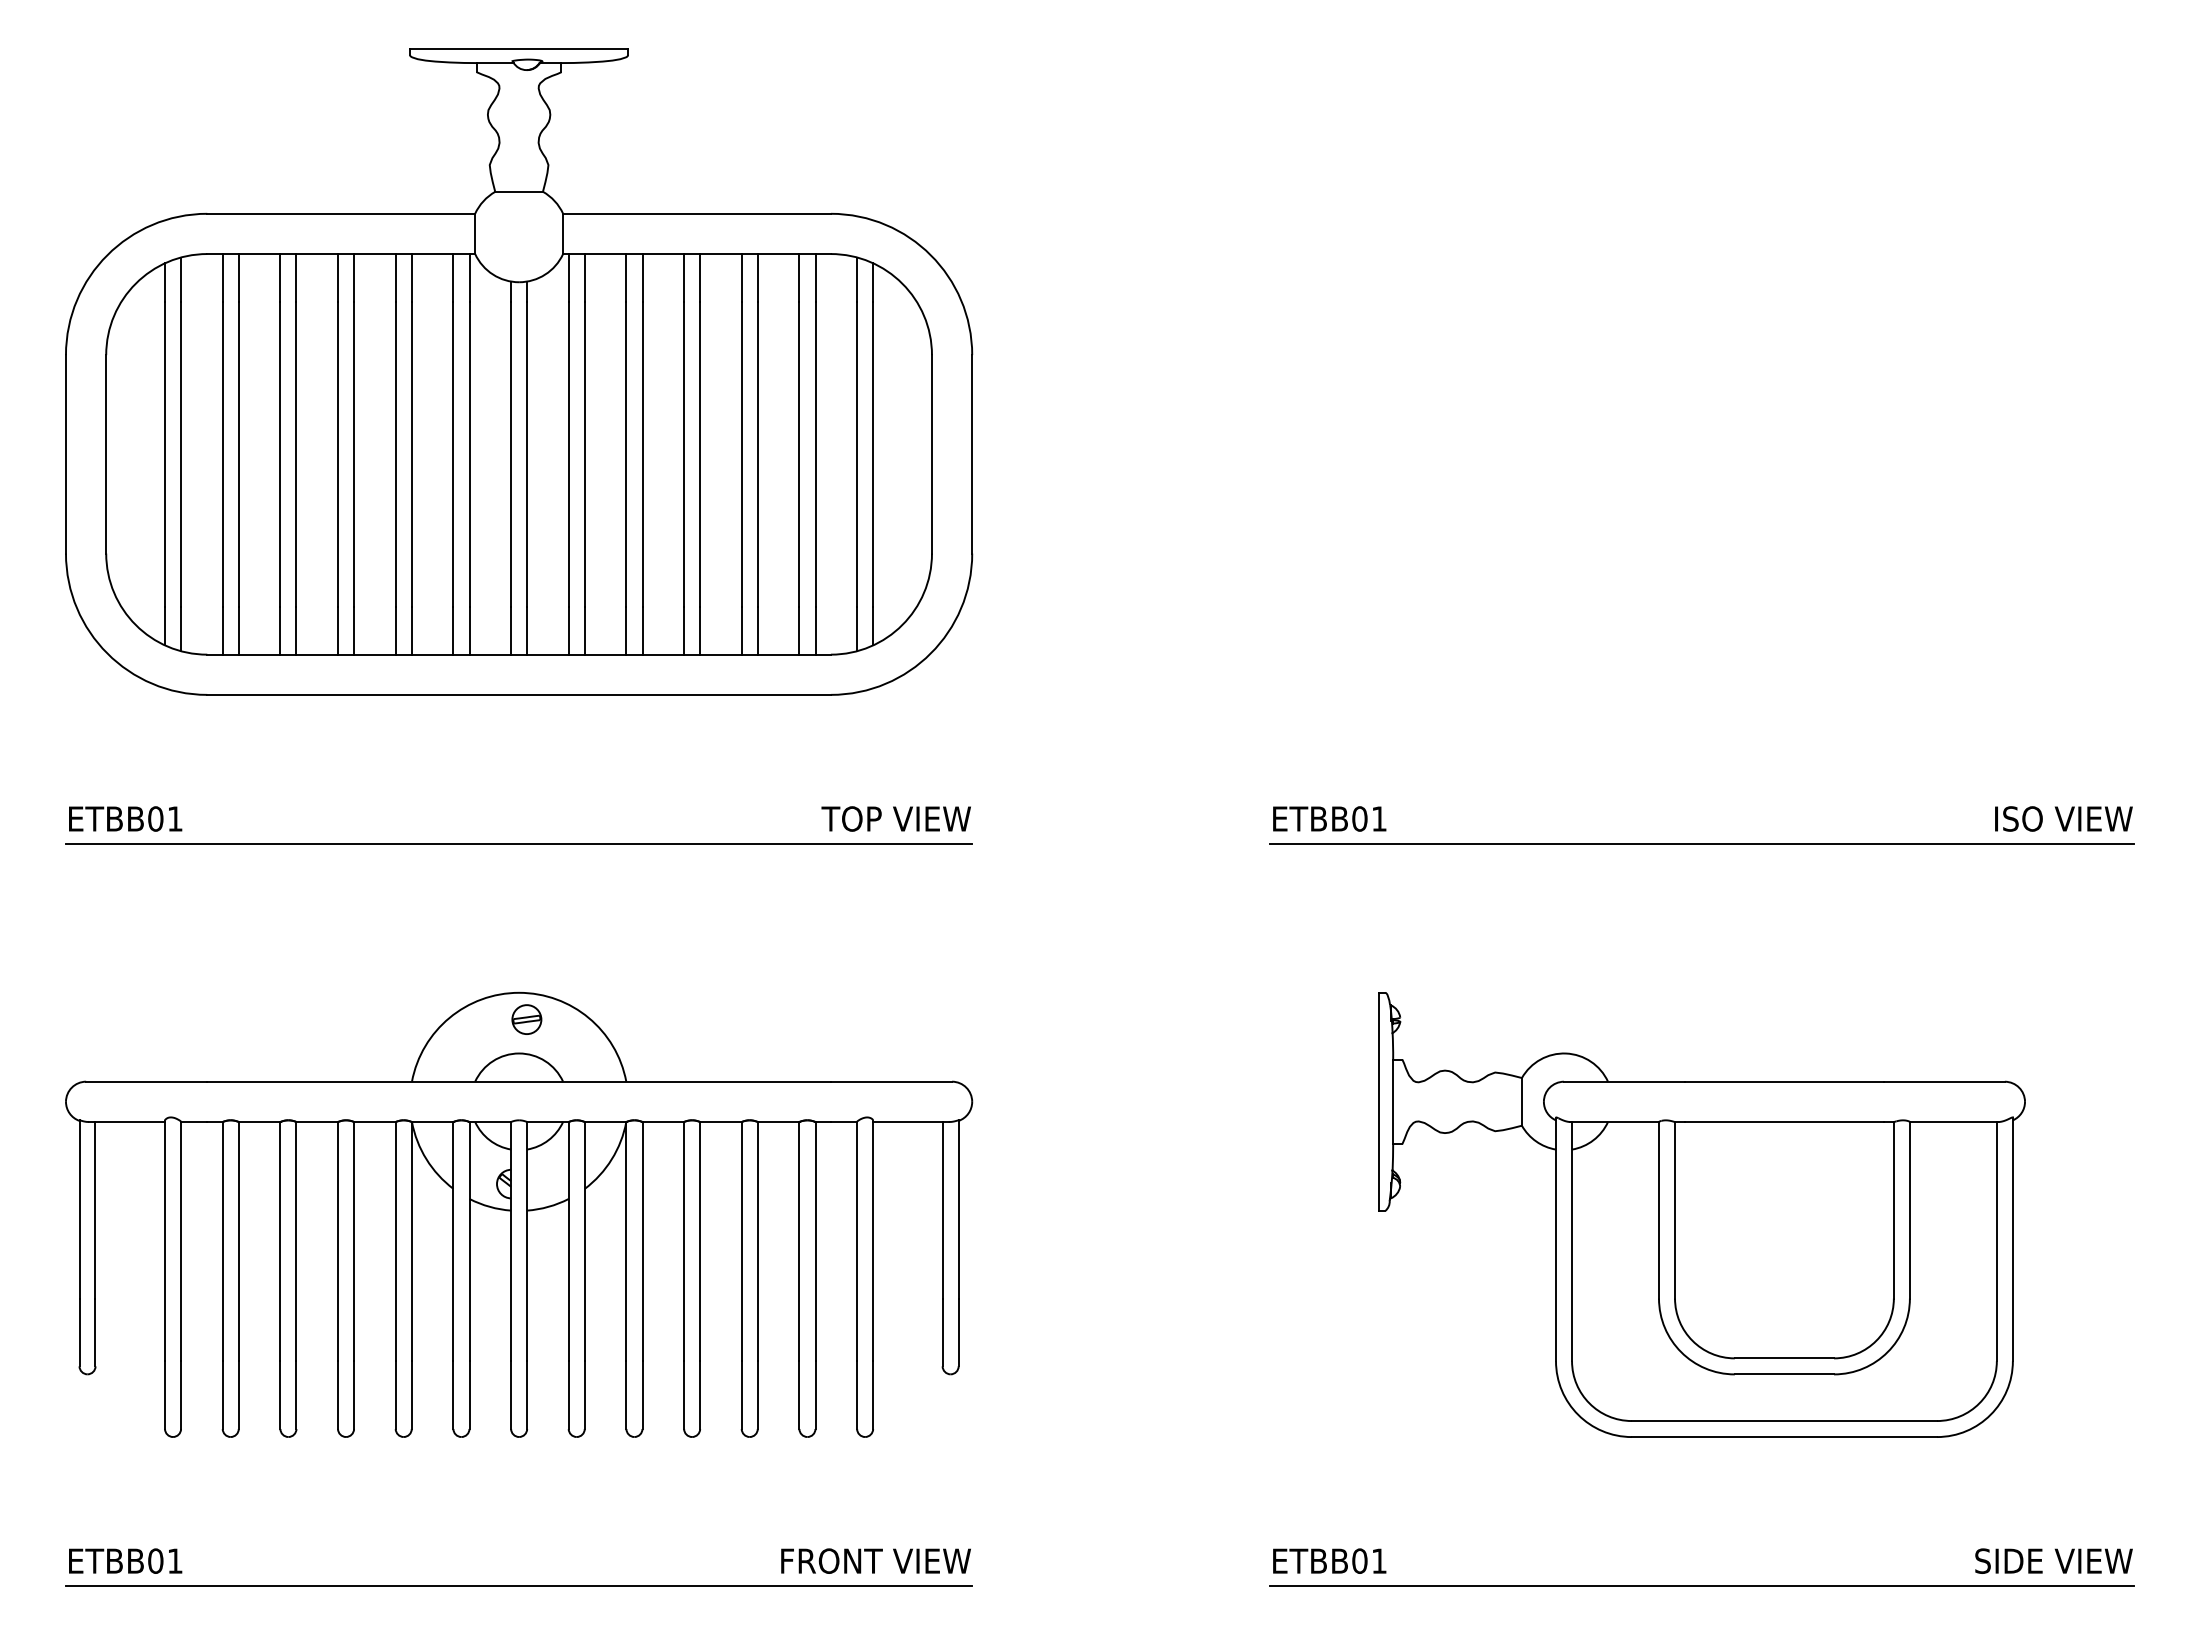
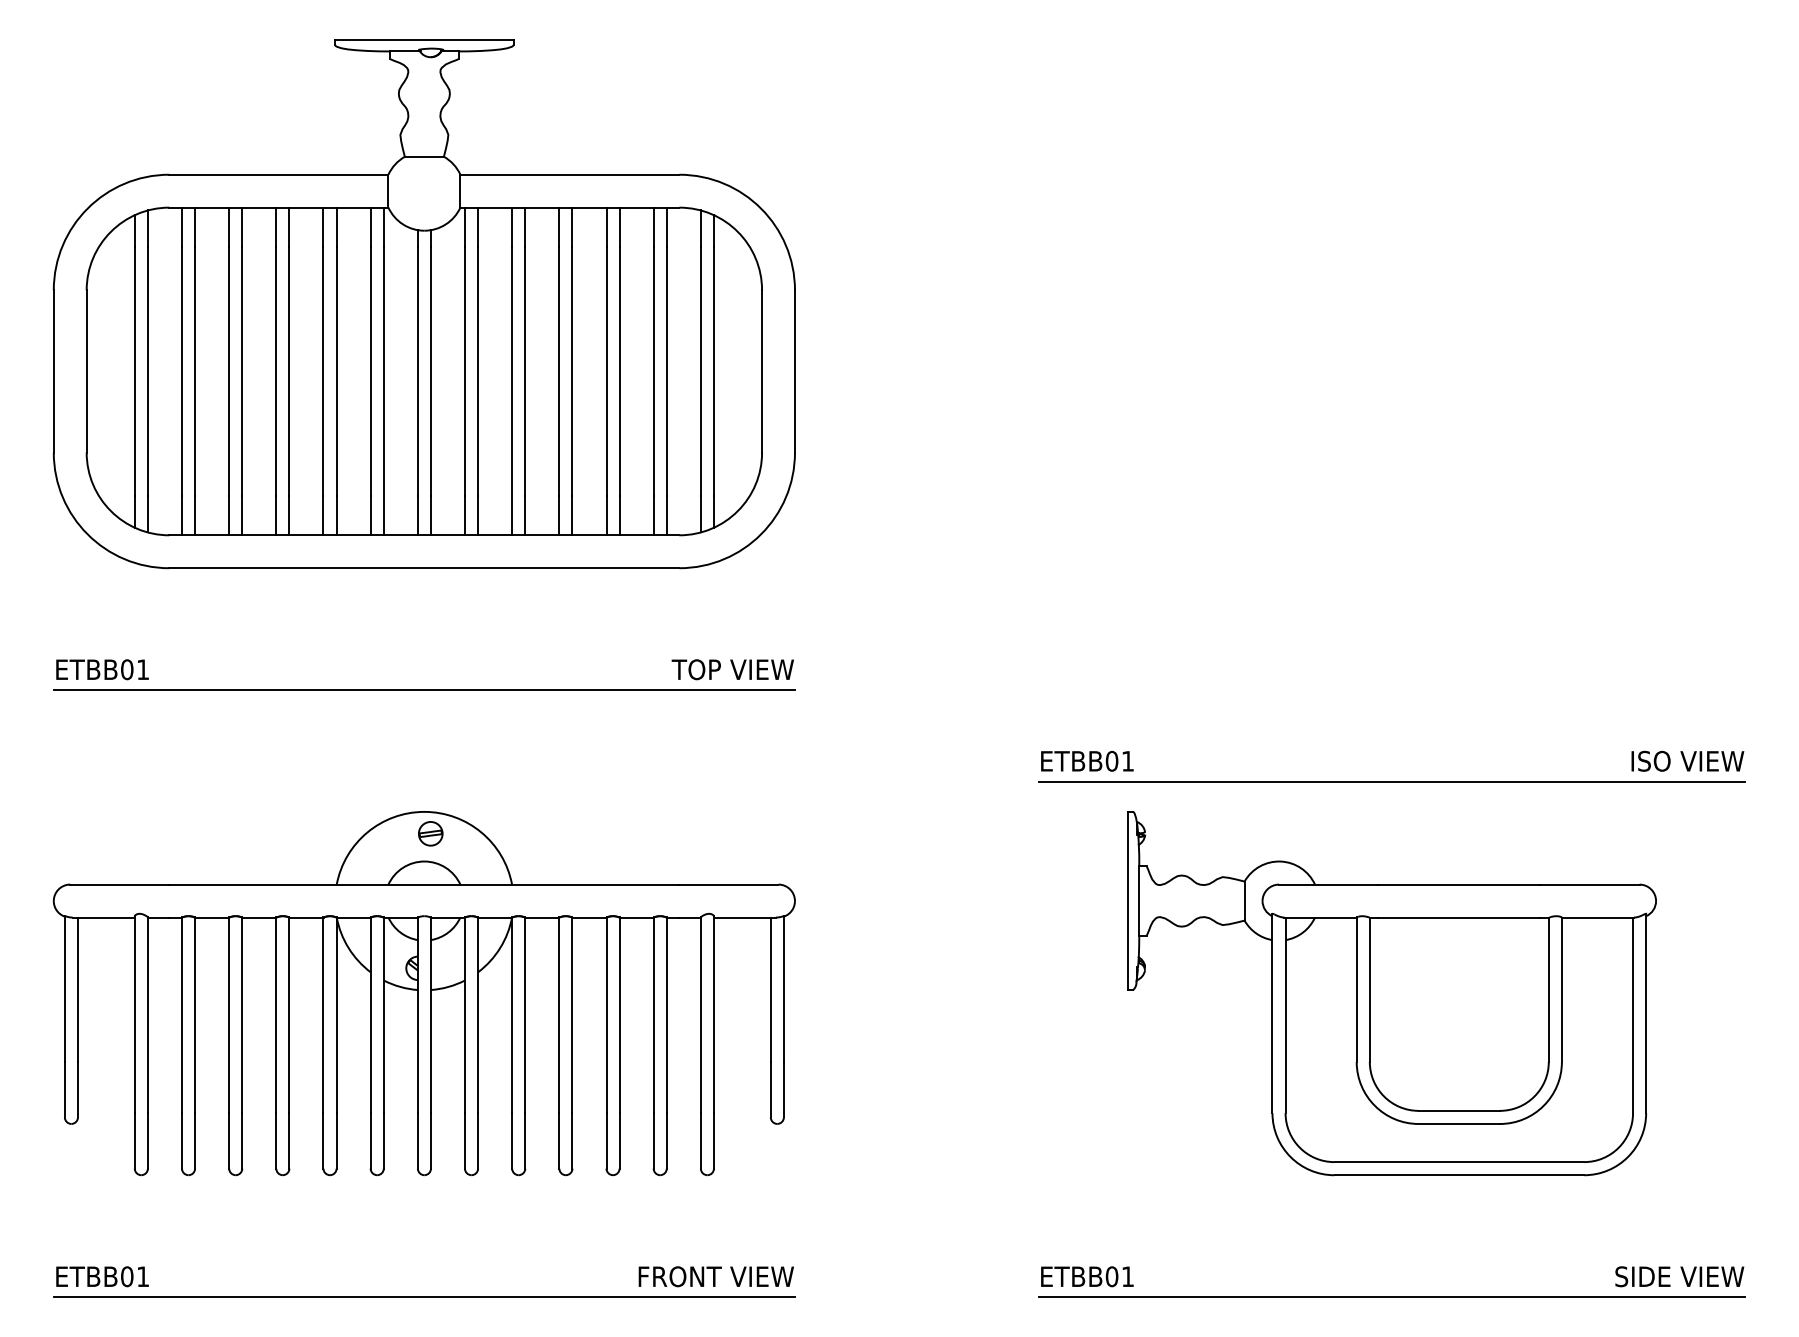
part: (1701, 843) -> (1391, 781), moved

